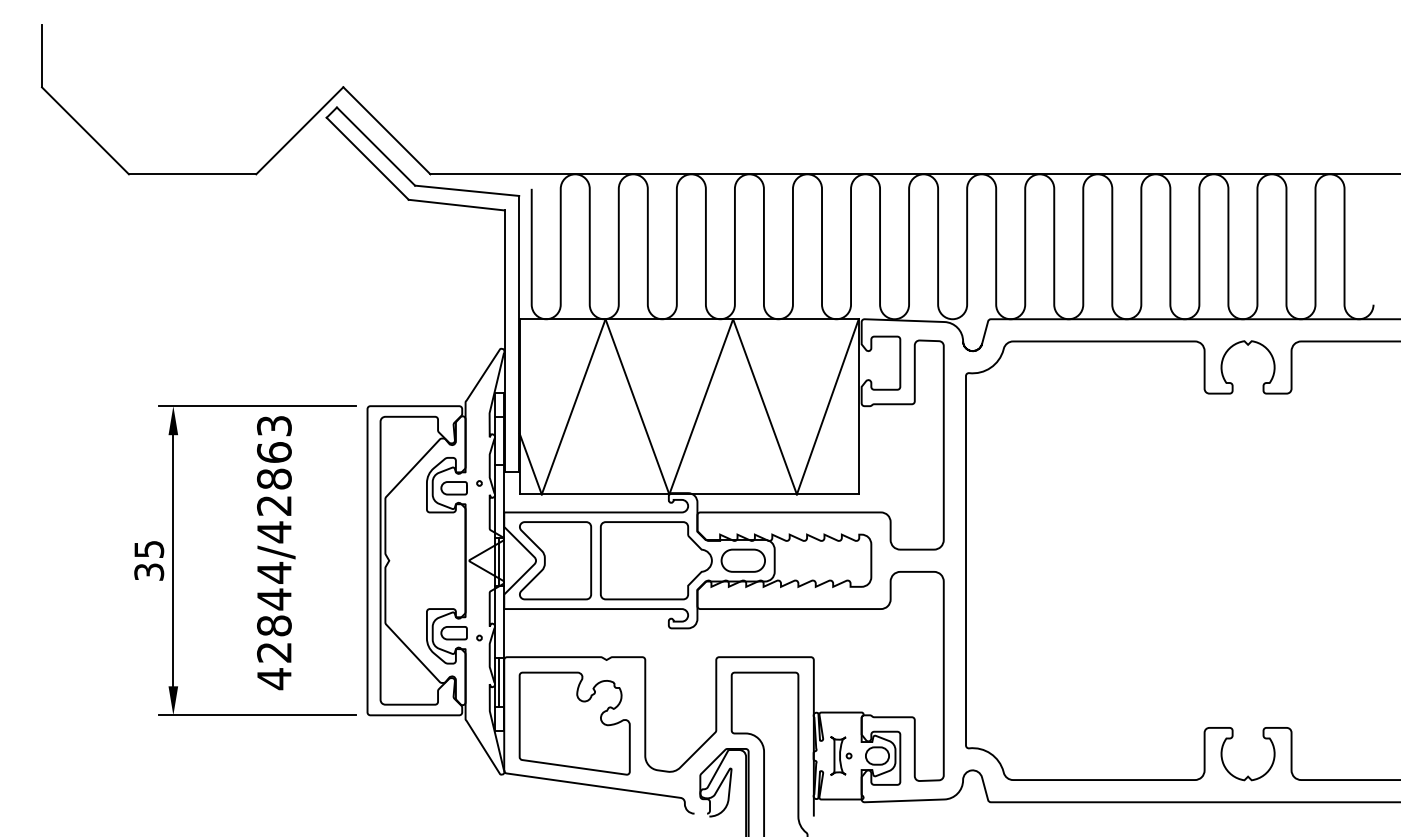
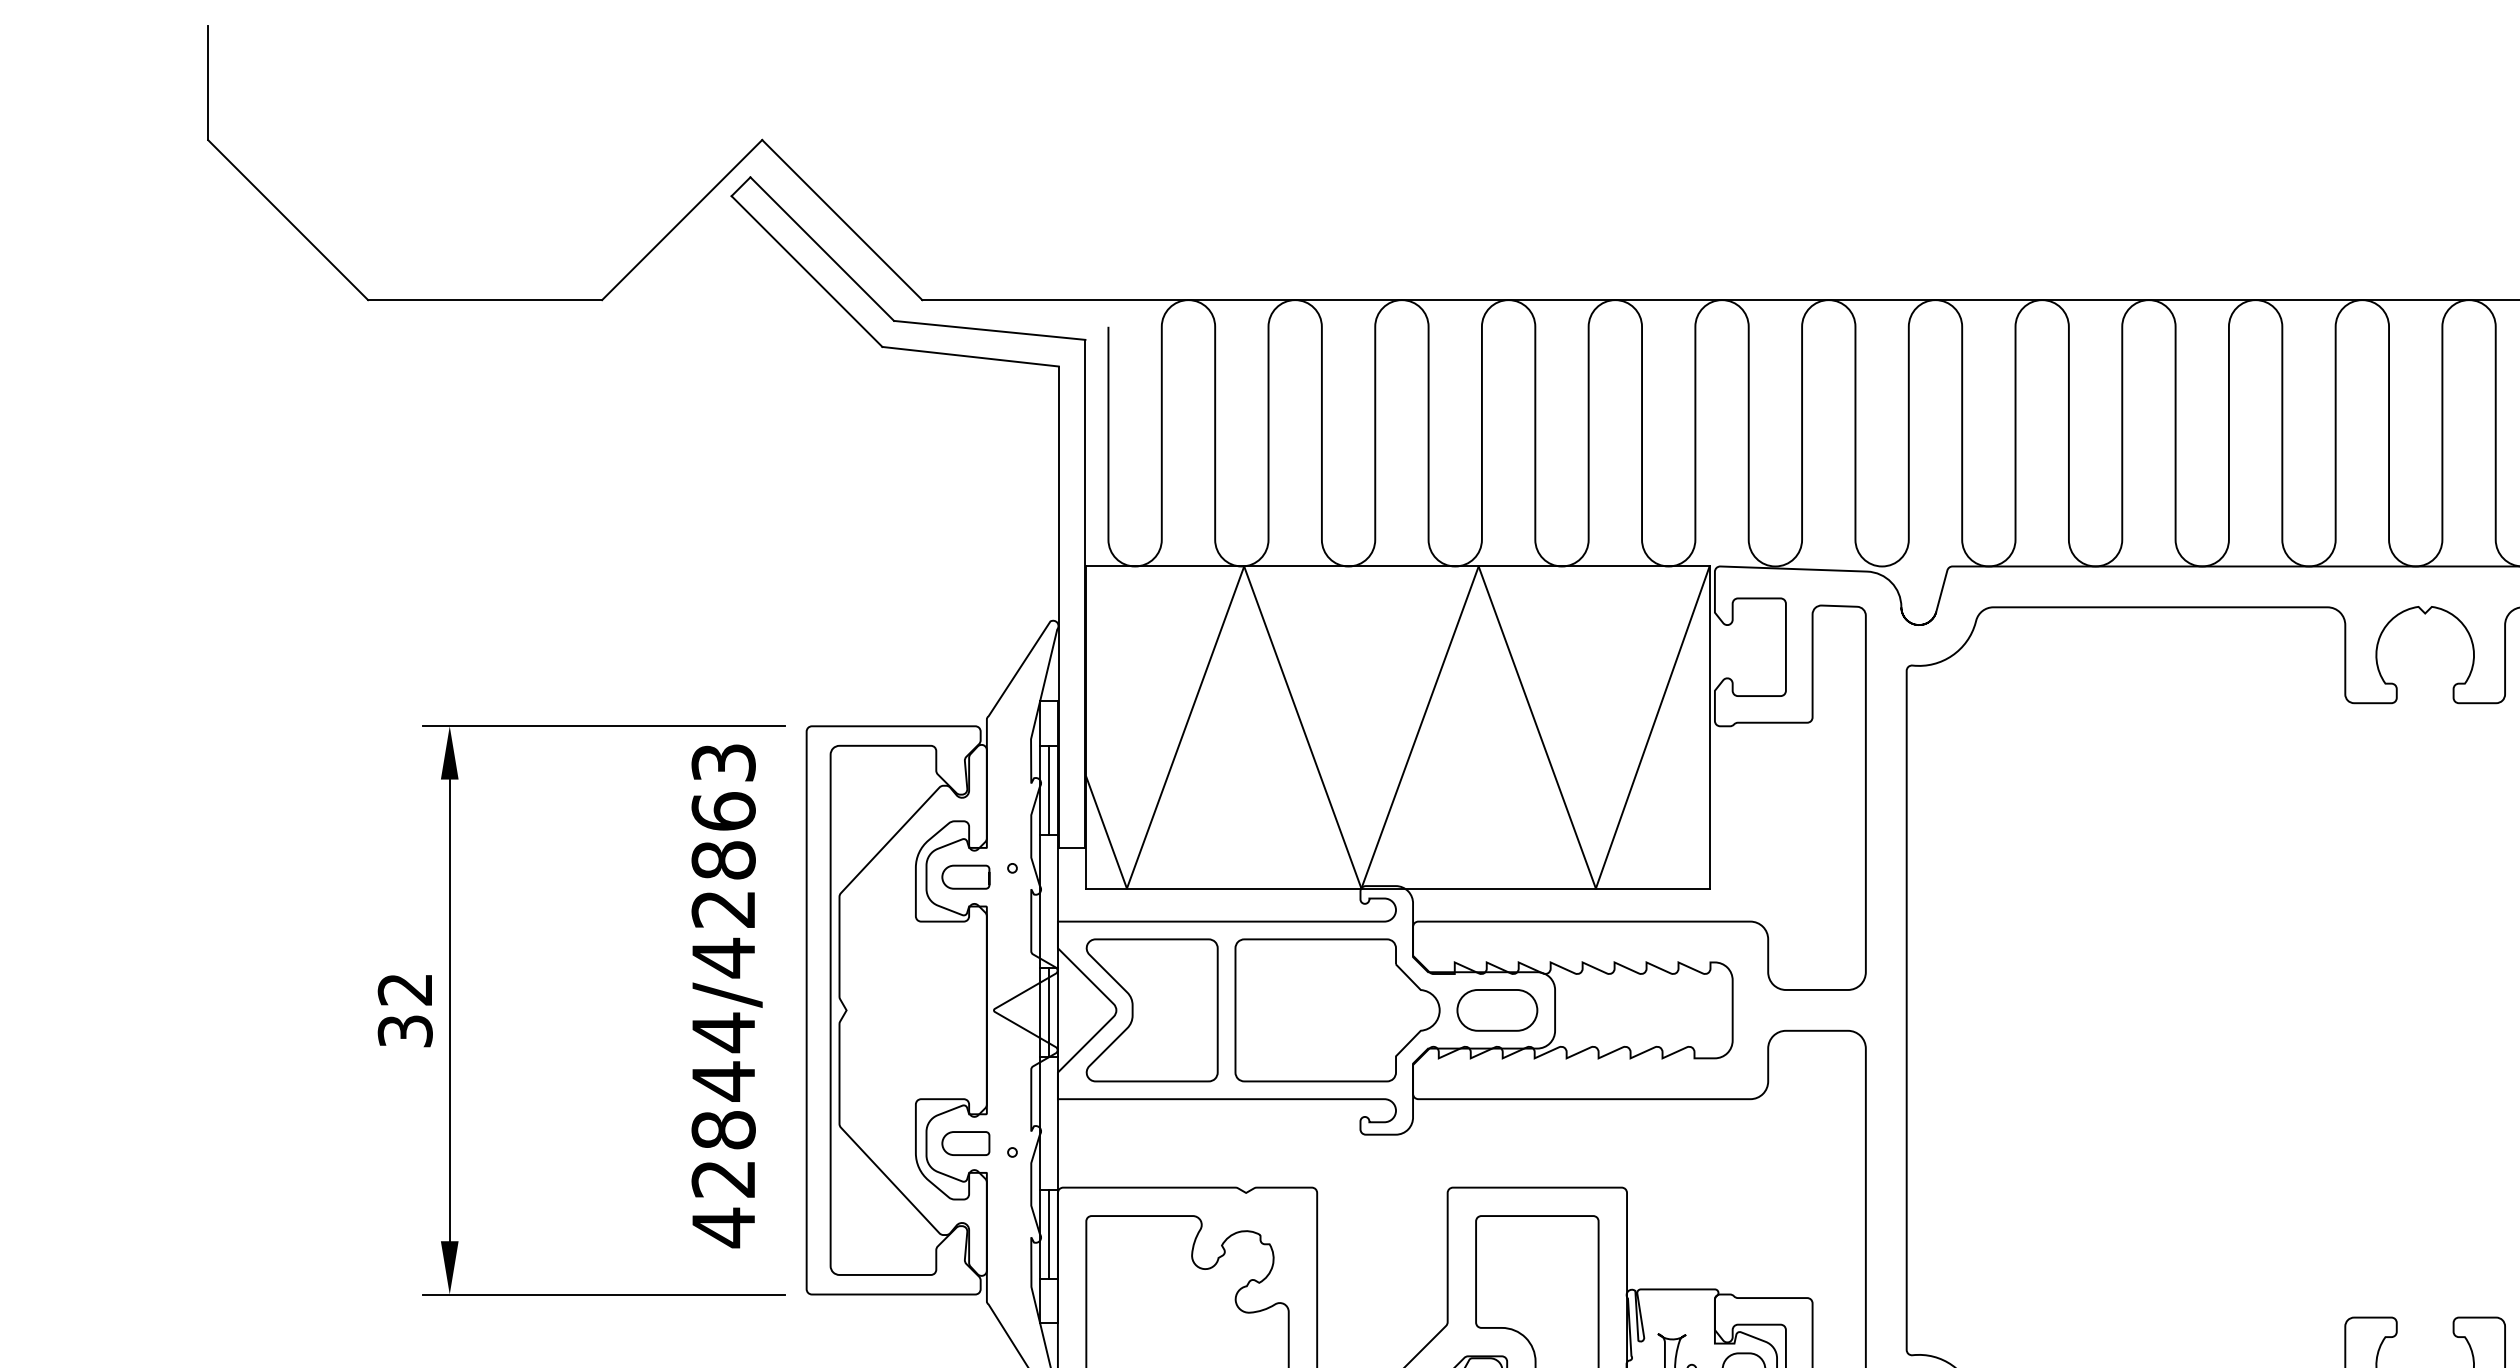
line: (499, 440) -> (1049, 789), added
text: (149, 549) -> (405, 989), 35 -> 32
text: (276, 553) -> (727, 997), moved

